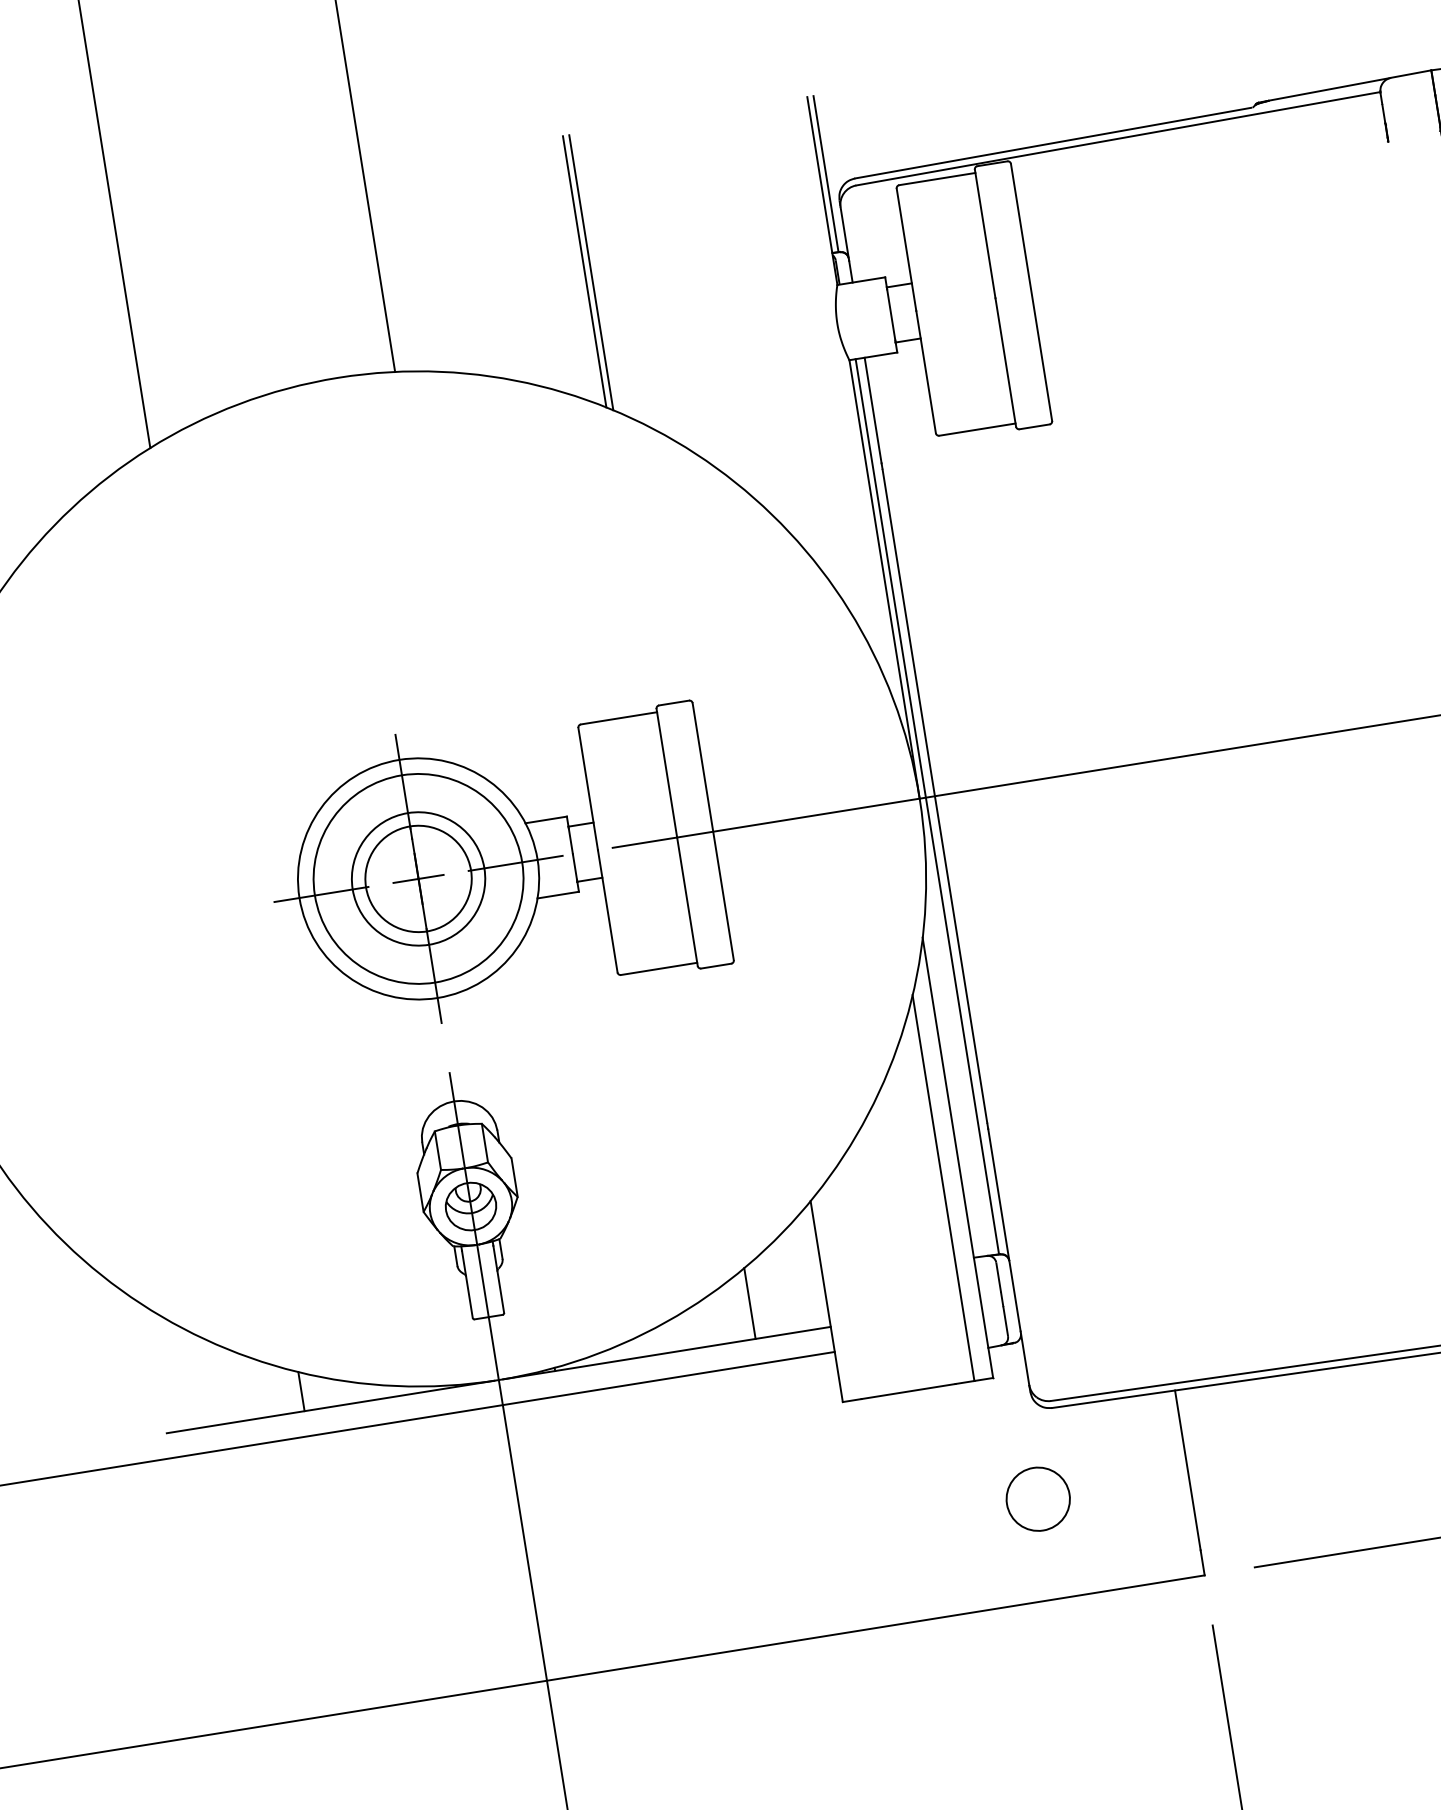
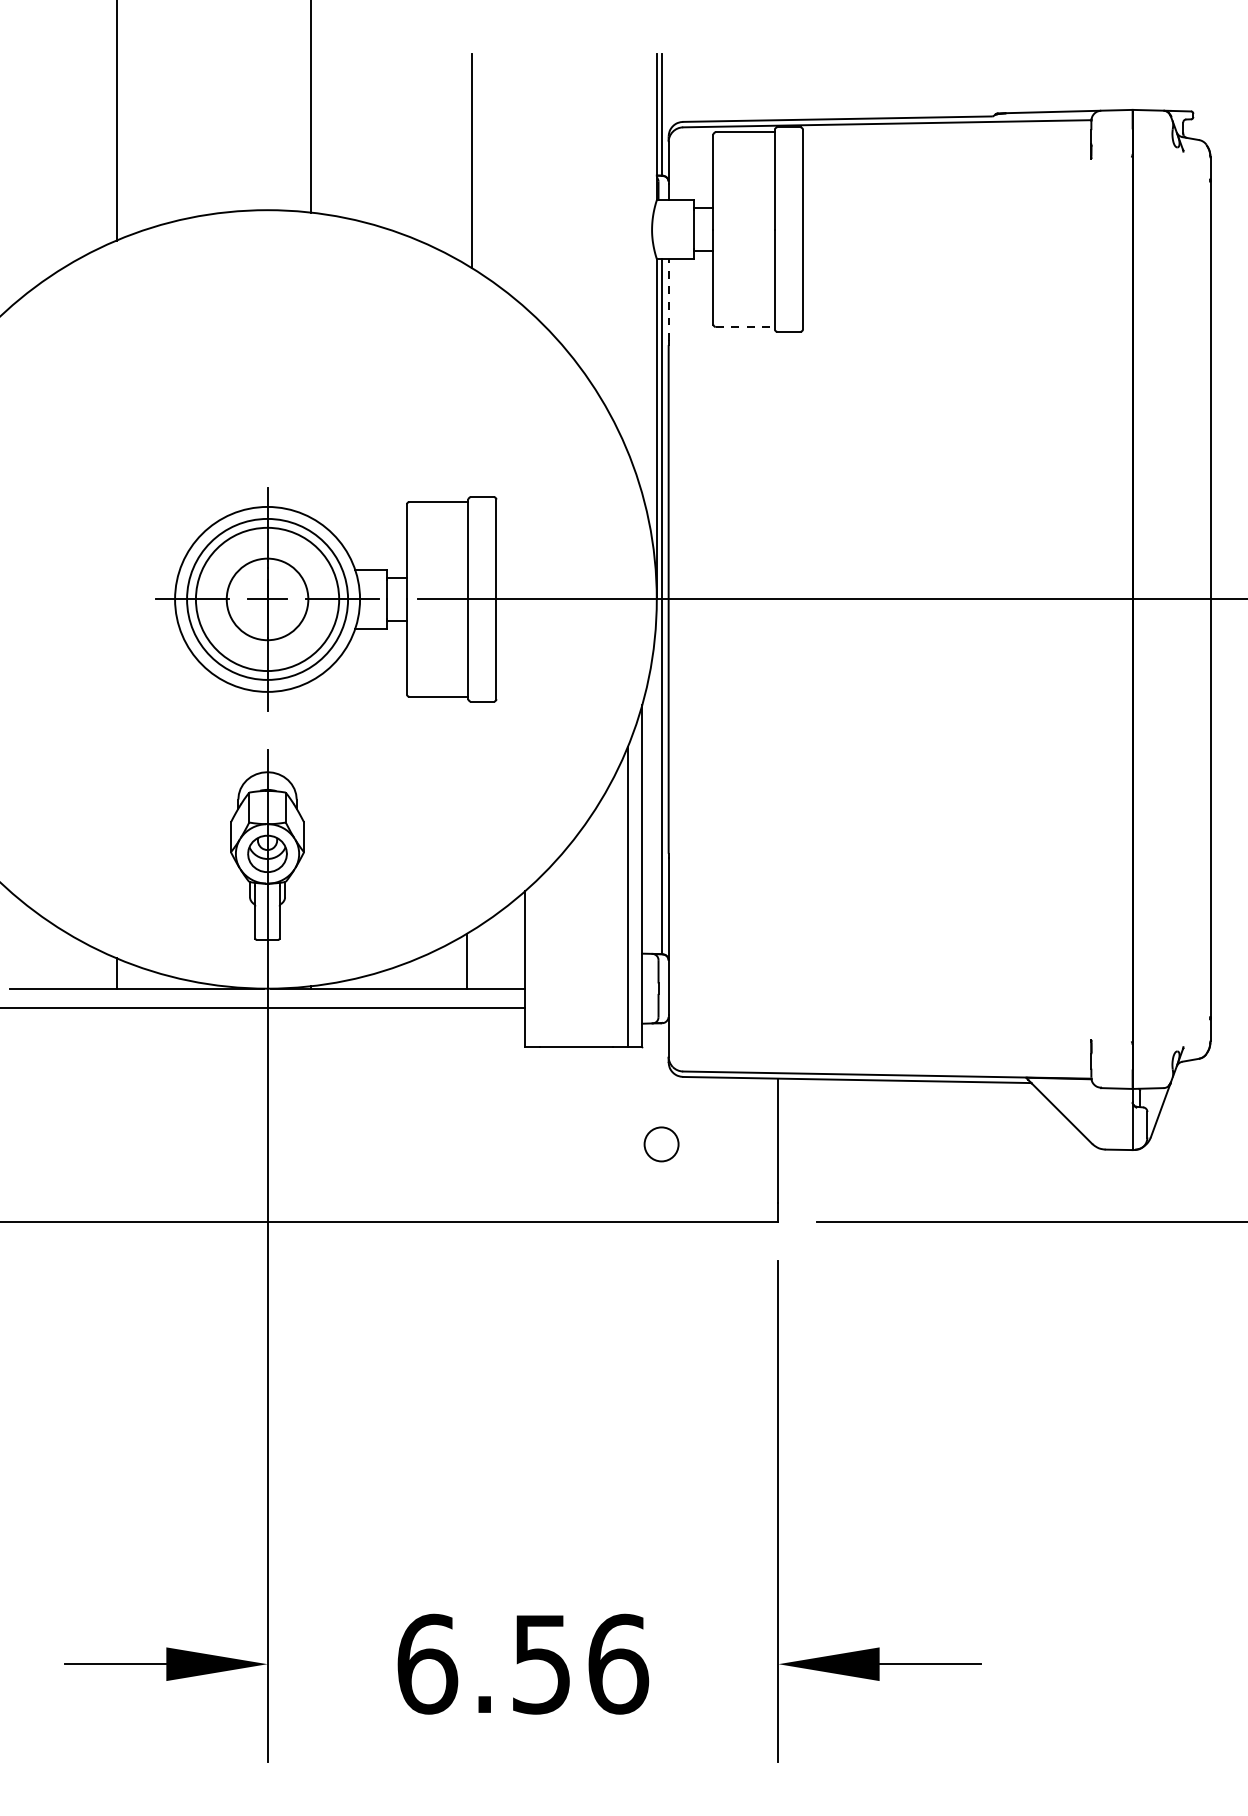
line: (585, 271) -> (467, 159), removed
line: (872, 410) -> (668, 299), solid -> dashed
line: (977, 429) -> (745, 326), solid -> dashed
circle: (418, 879) -> (267, 599), size x1.4
circle: (1038, 1499) -> (661, 1144), size x0.7

